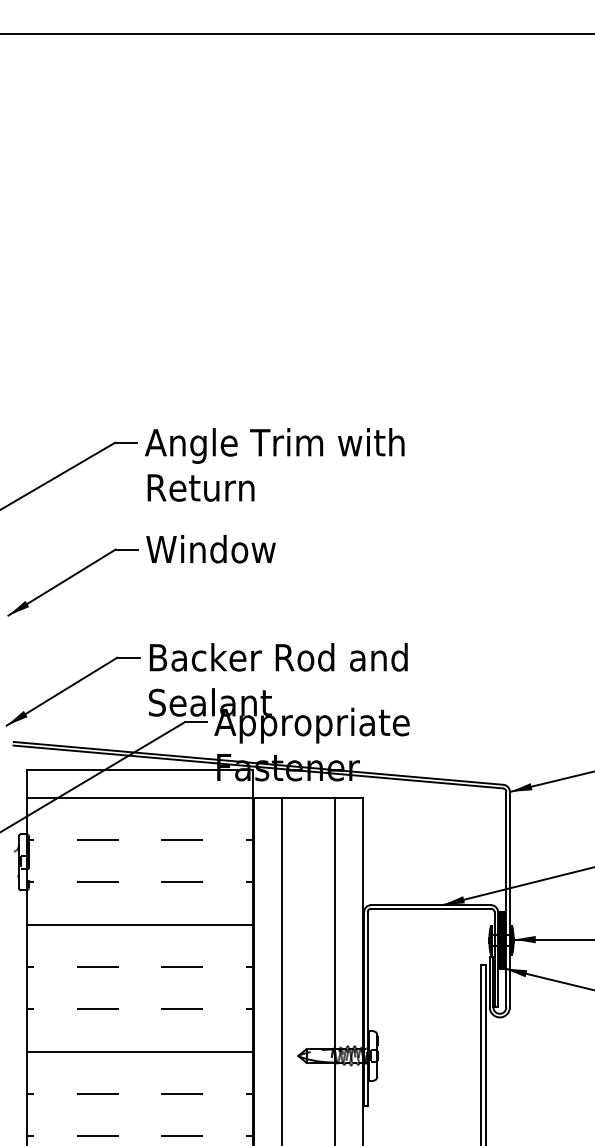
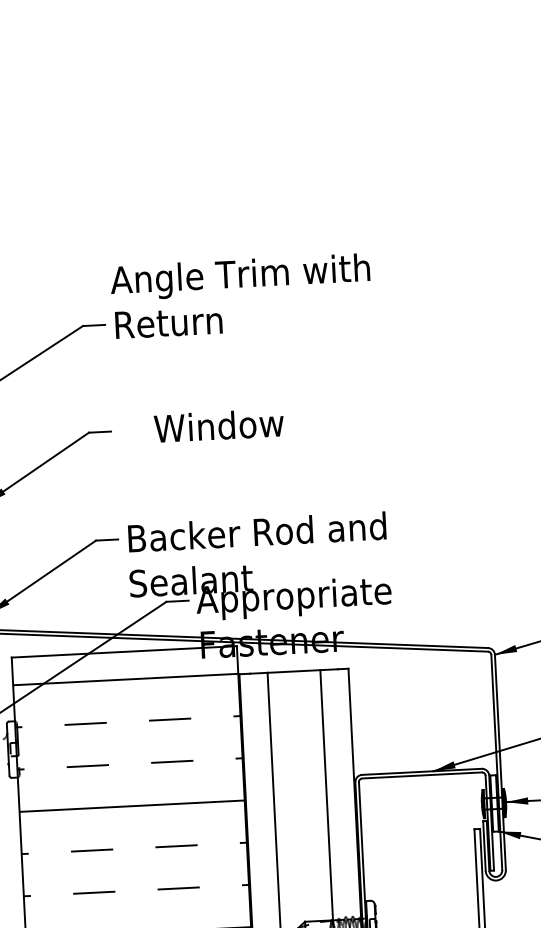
text: (274, 464) -> (241, 295), moved
text: (210, 549) -> (218, 426), moved
fill: (501, 940) -> (494, 803), removed

